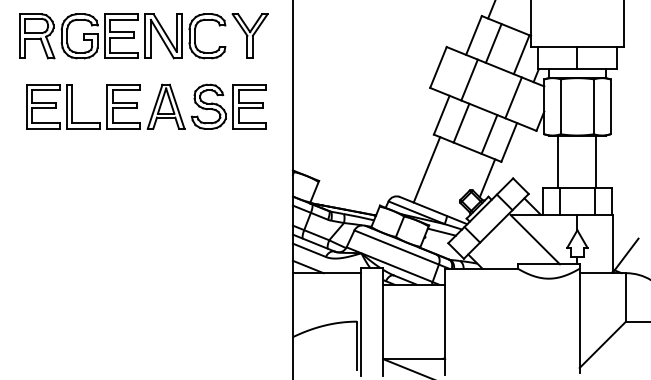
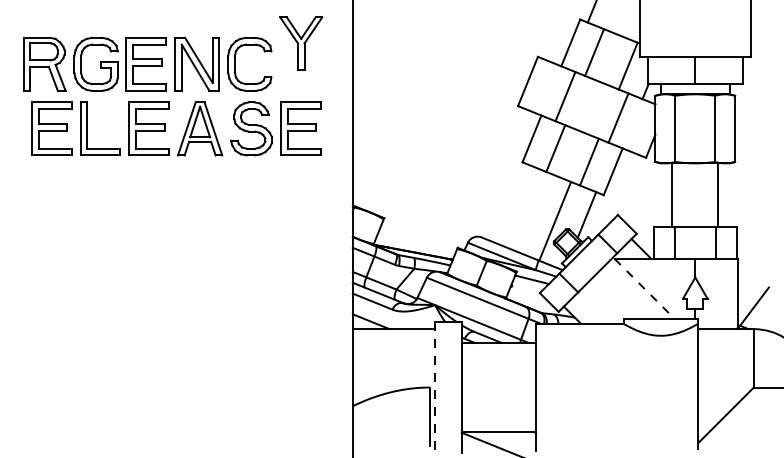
part: (122, 36) -> (147, 64), moved
line: (426, 169) -> (554, 221), moved
line: (535, 239) -> (644, 288), solid -> dashed
line: (361, 322) -> (435, 388), solid -> dashed

